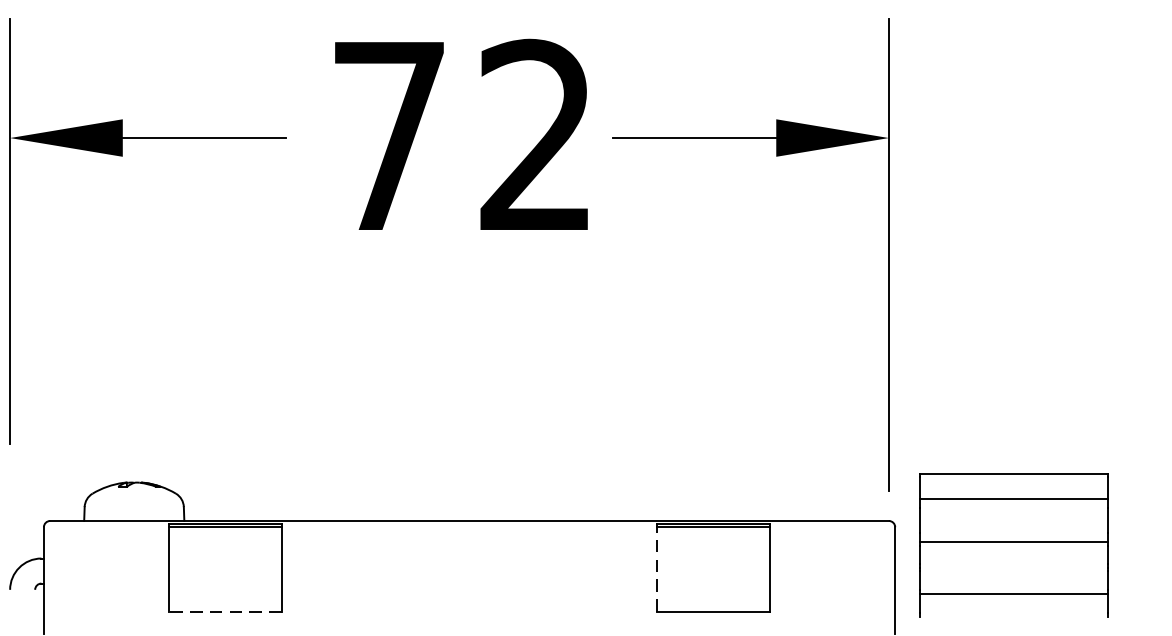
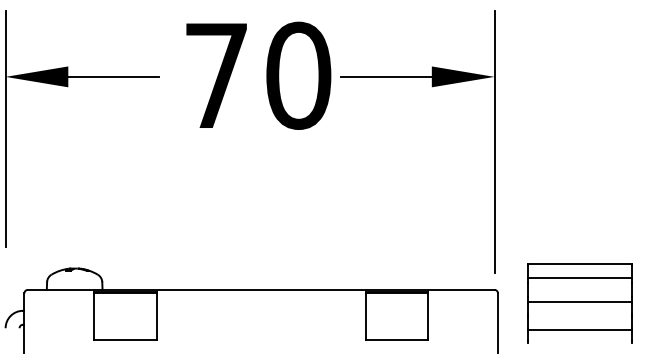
text: (536, 135) -> (298, 75), 72 -> 70
part: (1012, 545) -> (579, 303), moved
line: (657, 568) -> (365, 316), dashed -> solid
line: (223, 611) -> (124, 340), dashed -> solid

